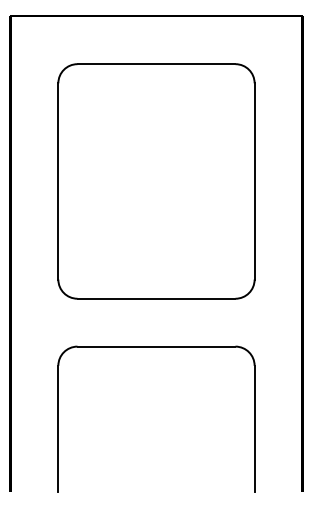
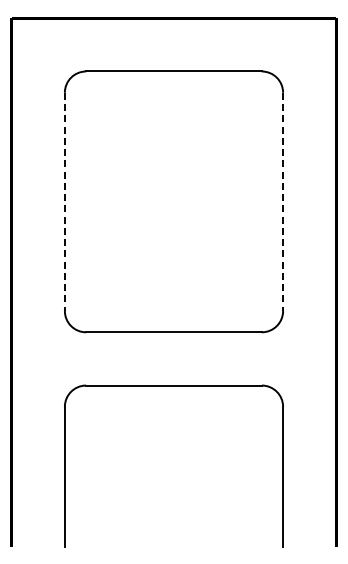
line: (58, 182) -> (64, 202), solid -> dashed
line: (254, 182) -> (283, 202), solid -> dashed

